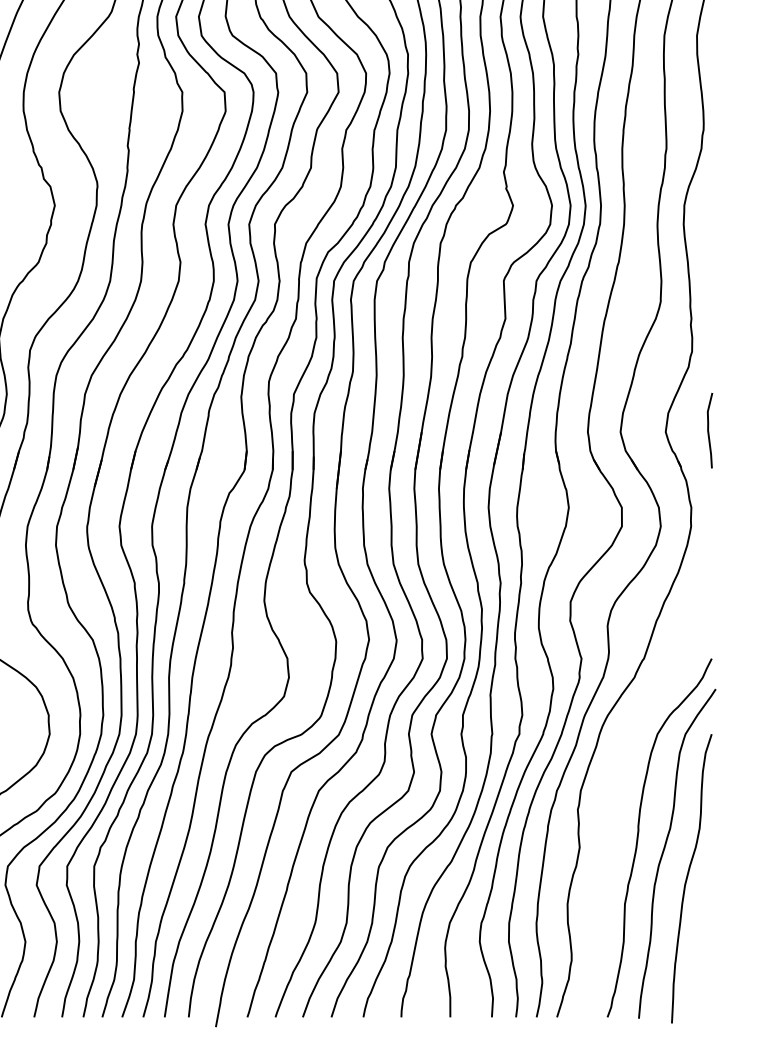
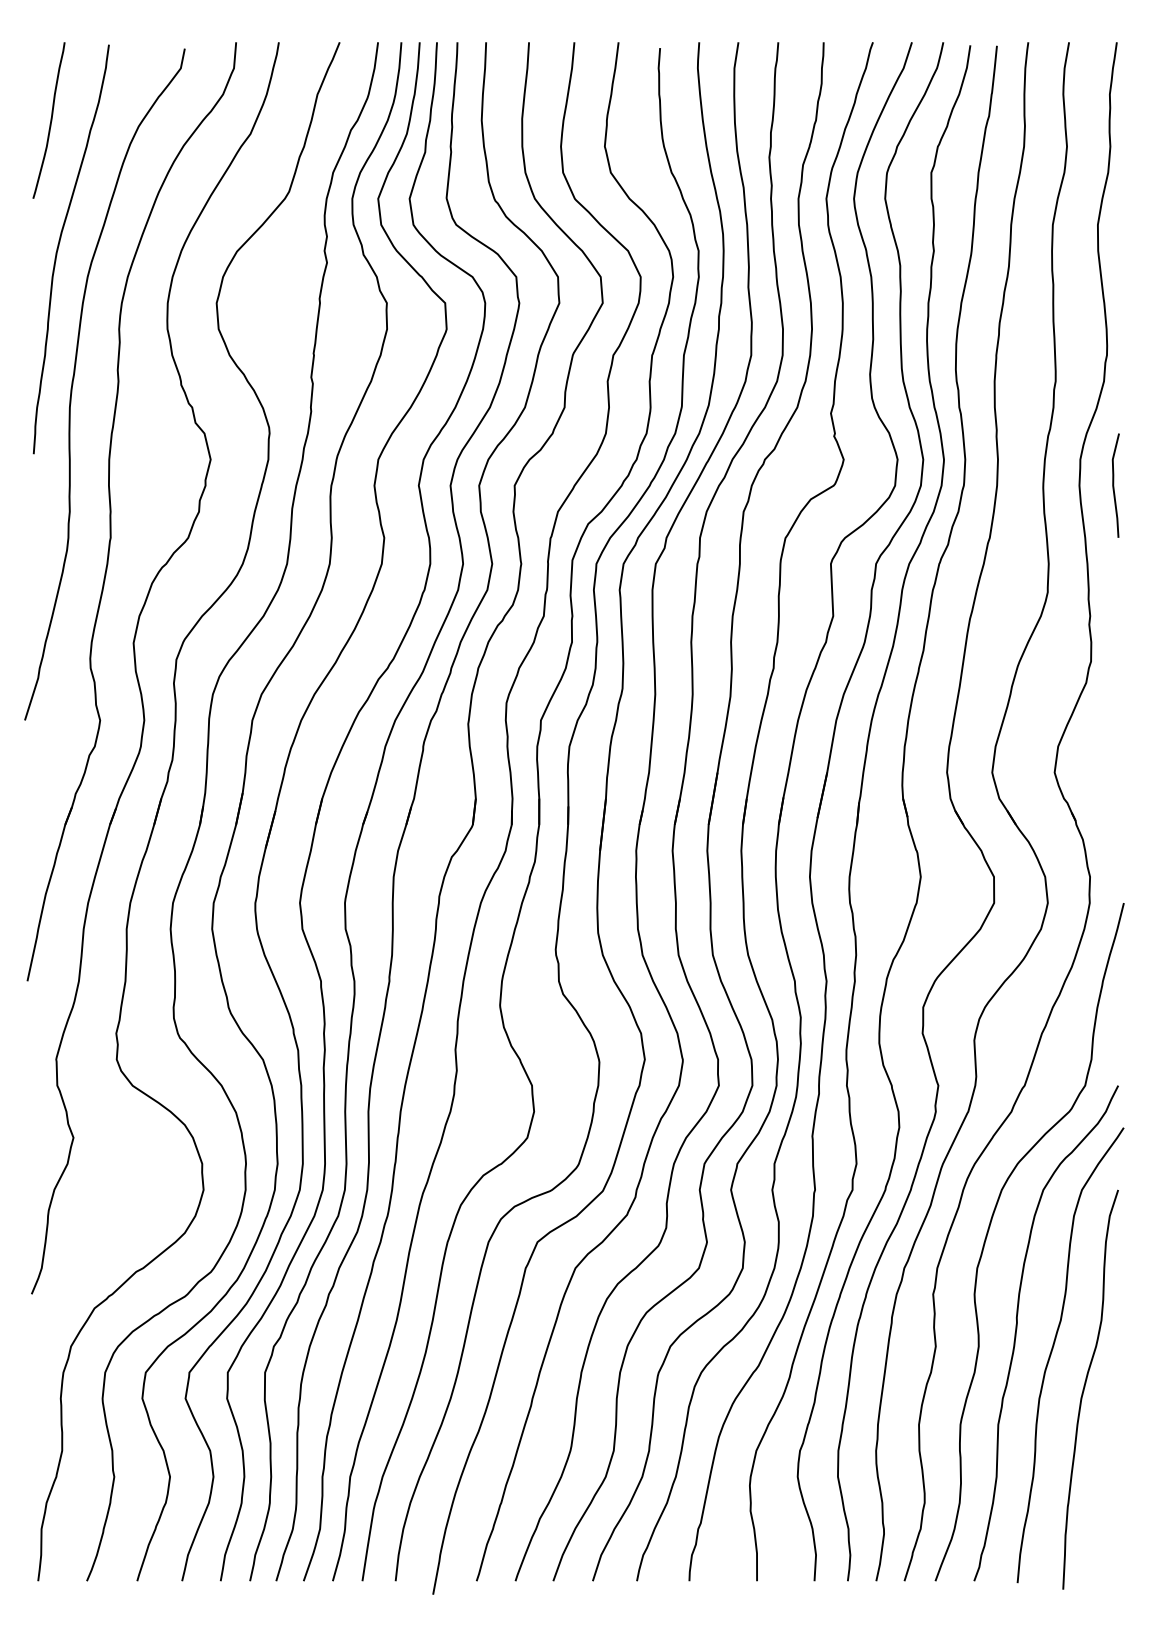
curve: (709, 430) -> (1114, 485), moved
curve: (618, 763) -> (989, 1230), added

